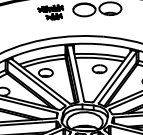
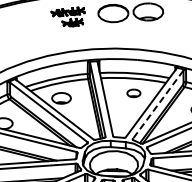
part: (99, 69) -> (133, 93), size x0.7
line: (117, 77) -> (158, 104), solid -> dashed

